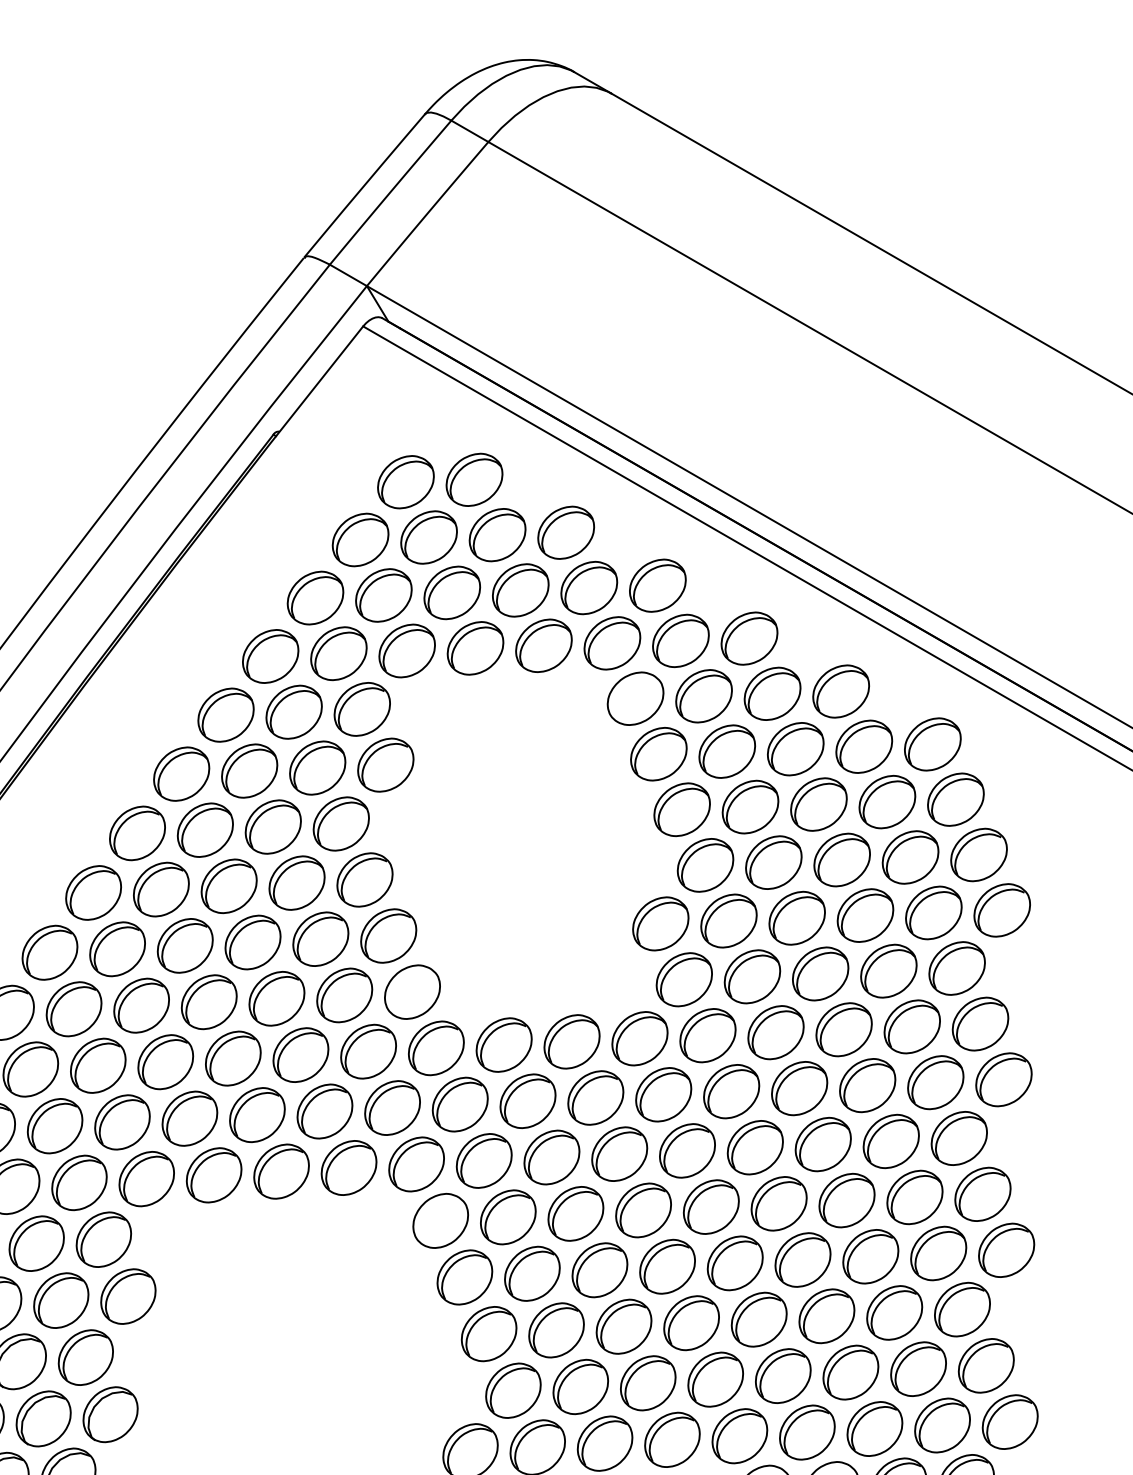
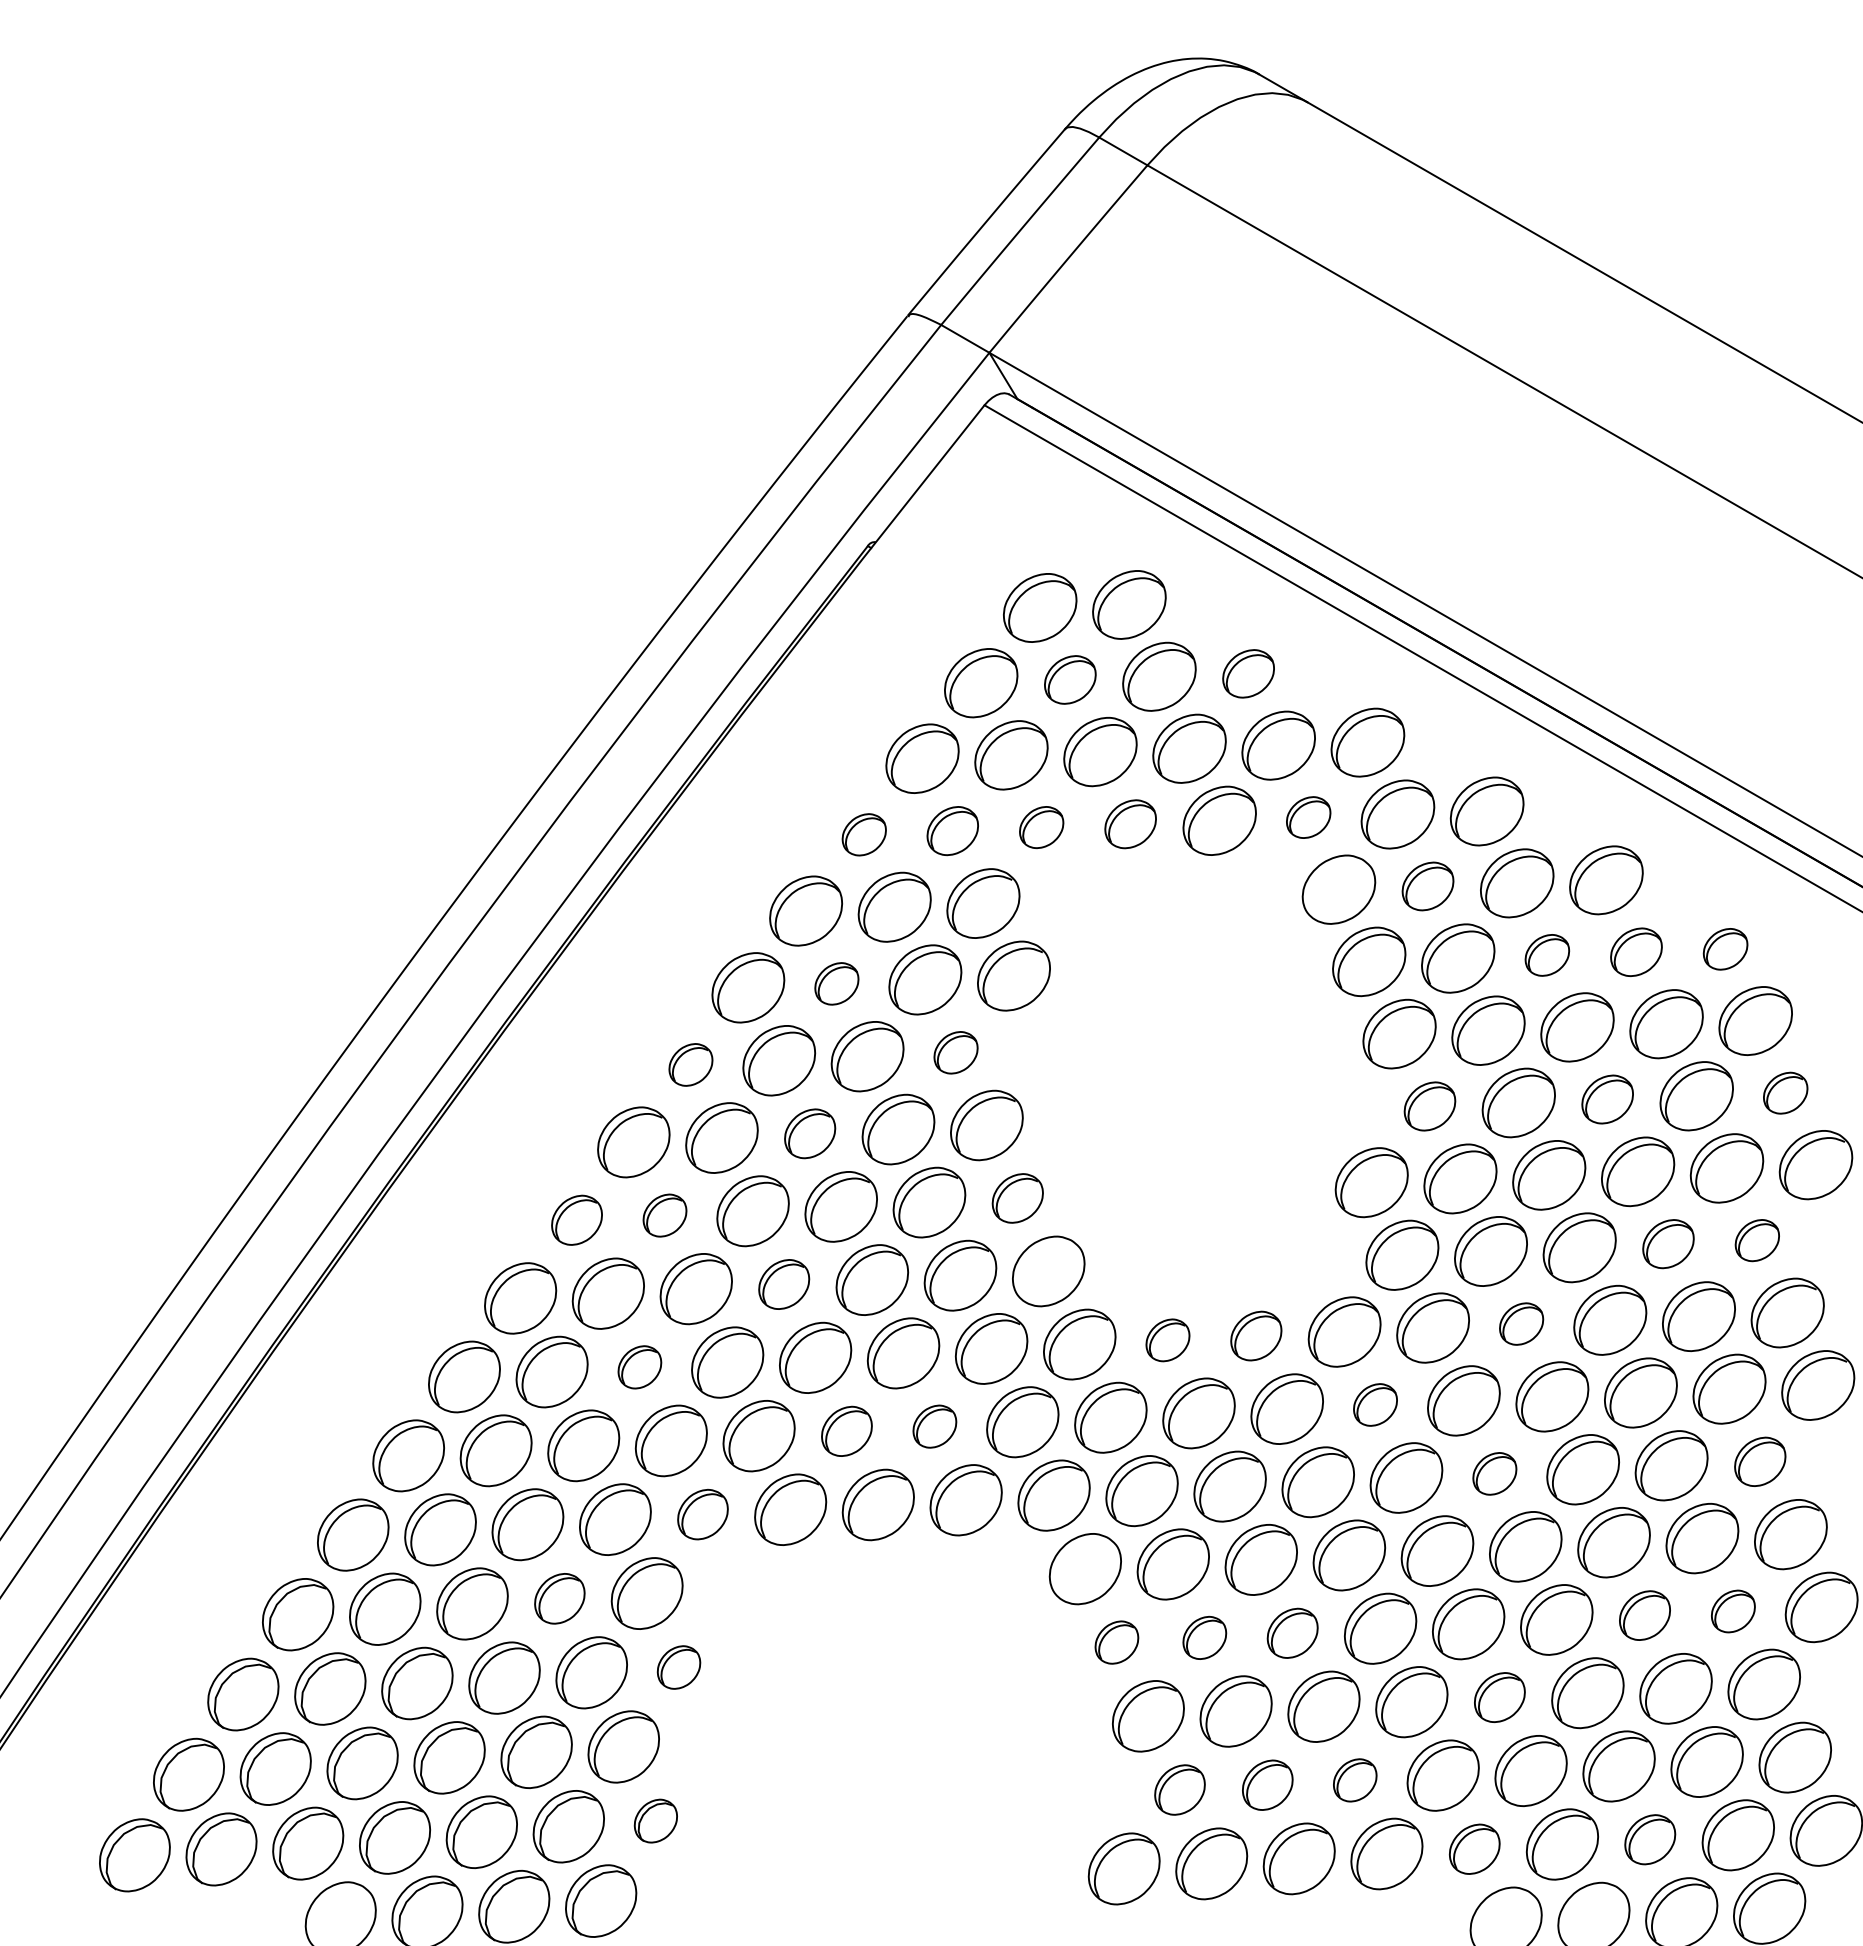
part: (566, 532) -> (1248, 673), size x0.7
part: (429, 537) -> (1070, 679), size x0.7
part: (612, 643) -> (1308, 817), size x0.6
part: (475, 648) -> (1130, 824), size x0.7
part: (406, 650) -> (1041, 827), size x0.6
part: (338, 653) -> (952, 830), size x0.7
part: (270, 656) -> (864, 834), size x0.6
part: (703, 696) -> (1427, 886), size x0.7
part: (932, 744) -> (1725, 949), size x0.6
part: (864, 747) -> (1636, 952), size x0.7
part: (795, 749) -> (1547, 955), size x0.6
part: (249, 770) -> (836, 983), size x0.6
part: (340, 823) -> (955, 1052), size x0.6
part: (137, 833) -> (690, 1064), size x0.6
part: (978, 855) -> (1785, 1093), size x0.6
part: (841, 859) -> (1607, 1099), size x0.7
part: (705, 865) -> (1429, 1106), size x0.7
part: (228, 886) -> (809, 1133), size x0.7
part: (388, 936) -> (1017, 1198), size x0.7
part: (117, 949) -> (664, 1215), size x0.6
part: (49, 953) -> (576, 1220), size x0.7
part: (957, 968) -> (1757, 1240), size x0.6
part: (888, 970) -> (1668, 1243), size x0.7
part: (208, 1002) -> (783, 1284), size x0.7
part: (775, 1032) -> (1521, 1323), size x0.6
part: (572, 1041) -> (1256, 1335), size x0.7
part: (503, 1045) -> (1167, 1340), size x0.6
part: (97, 1065) -> (639, 1367), size x0.6
part: (663, 1094) -> (1375, 1404), size x0.6
part: (324, 1111) -> (934, 1426), size x0.6
part: (257, 1115) -> (846, 1431), size x0.7
part: (959, 1138) -> (1760, 1461), size x0.7
part: (755, 1147) -> (1494, 1473), size x0.6
part: (146, 1178) -> (702, 1514), size x0.7
part: (36, 1243) -> (559, 1598), size x0.7
part: (938, 1253) -> (1733, 1611), size x0.6
part: (870, 1256) -> (1644, 1615), size x0.7
part: (599, 1270) -> (1292, 1633), size x0.7
part: (532, 1273) -> (1204, 1637), size x0.6
part: (464, 1277) -> (1116, 1642), size x0.6
part: (127, 1296) -> (678, 1667), size x0.6
part: (758, 1319) -> (1499, 1697), size x0.7
part: (647, 1383) -> (1354, 1780), size x0.6
part: (580, 1387) -> (1267, 1785), size x0.7
part: (513, 1390) -> (1179, 1789), size x0.7
part: (110, 1414) -> (655, 1820), size x0.6
part: (874, 1428) -> (1649, 1839), size x0.7
part: (739, 1436) -> (1474, 1849), size x0.7

